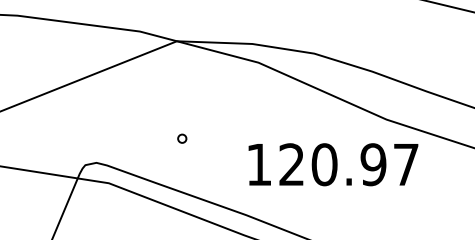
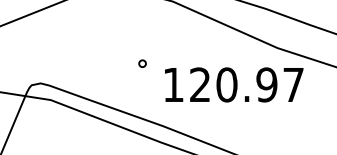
part: (182, 138) -> (142, 63), moved

